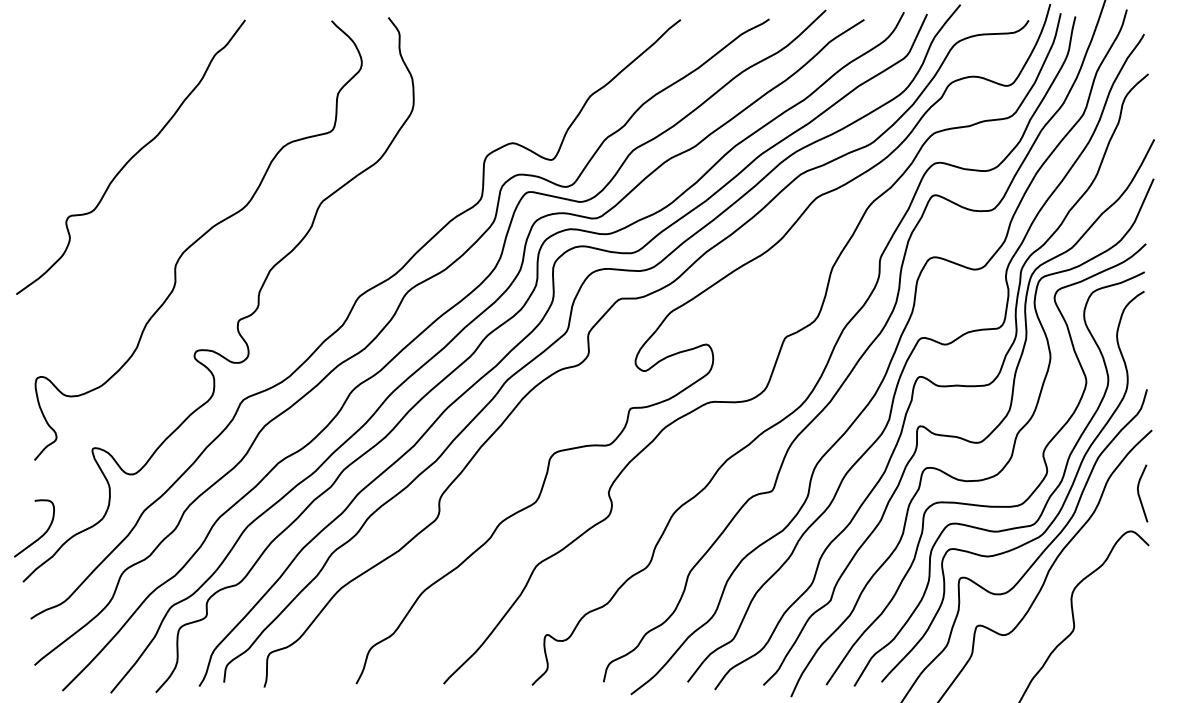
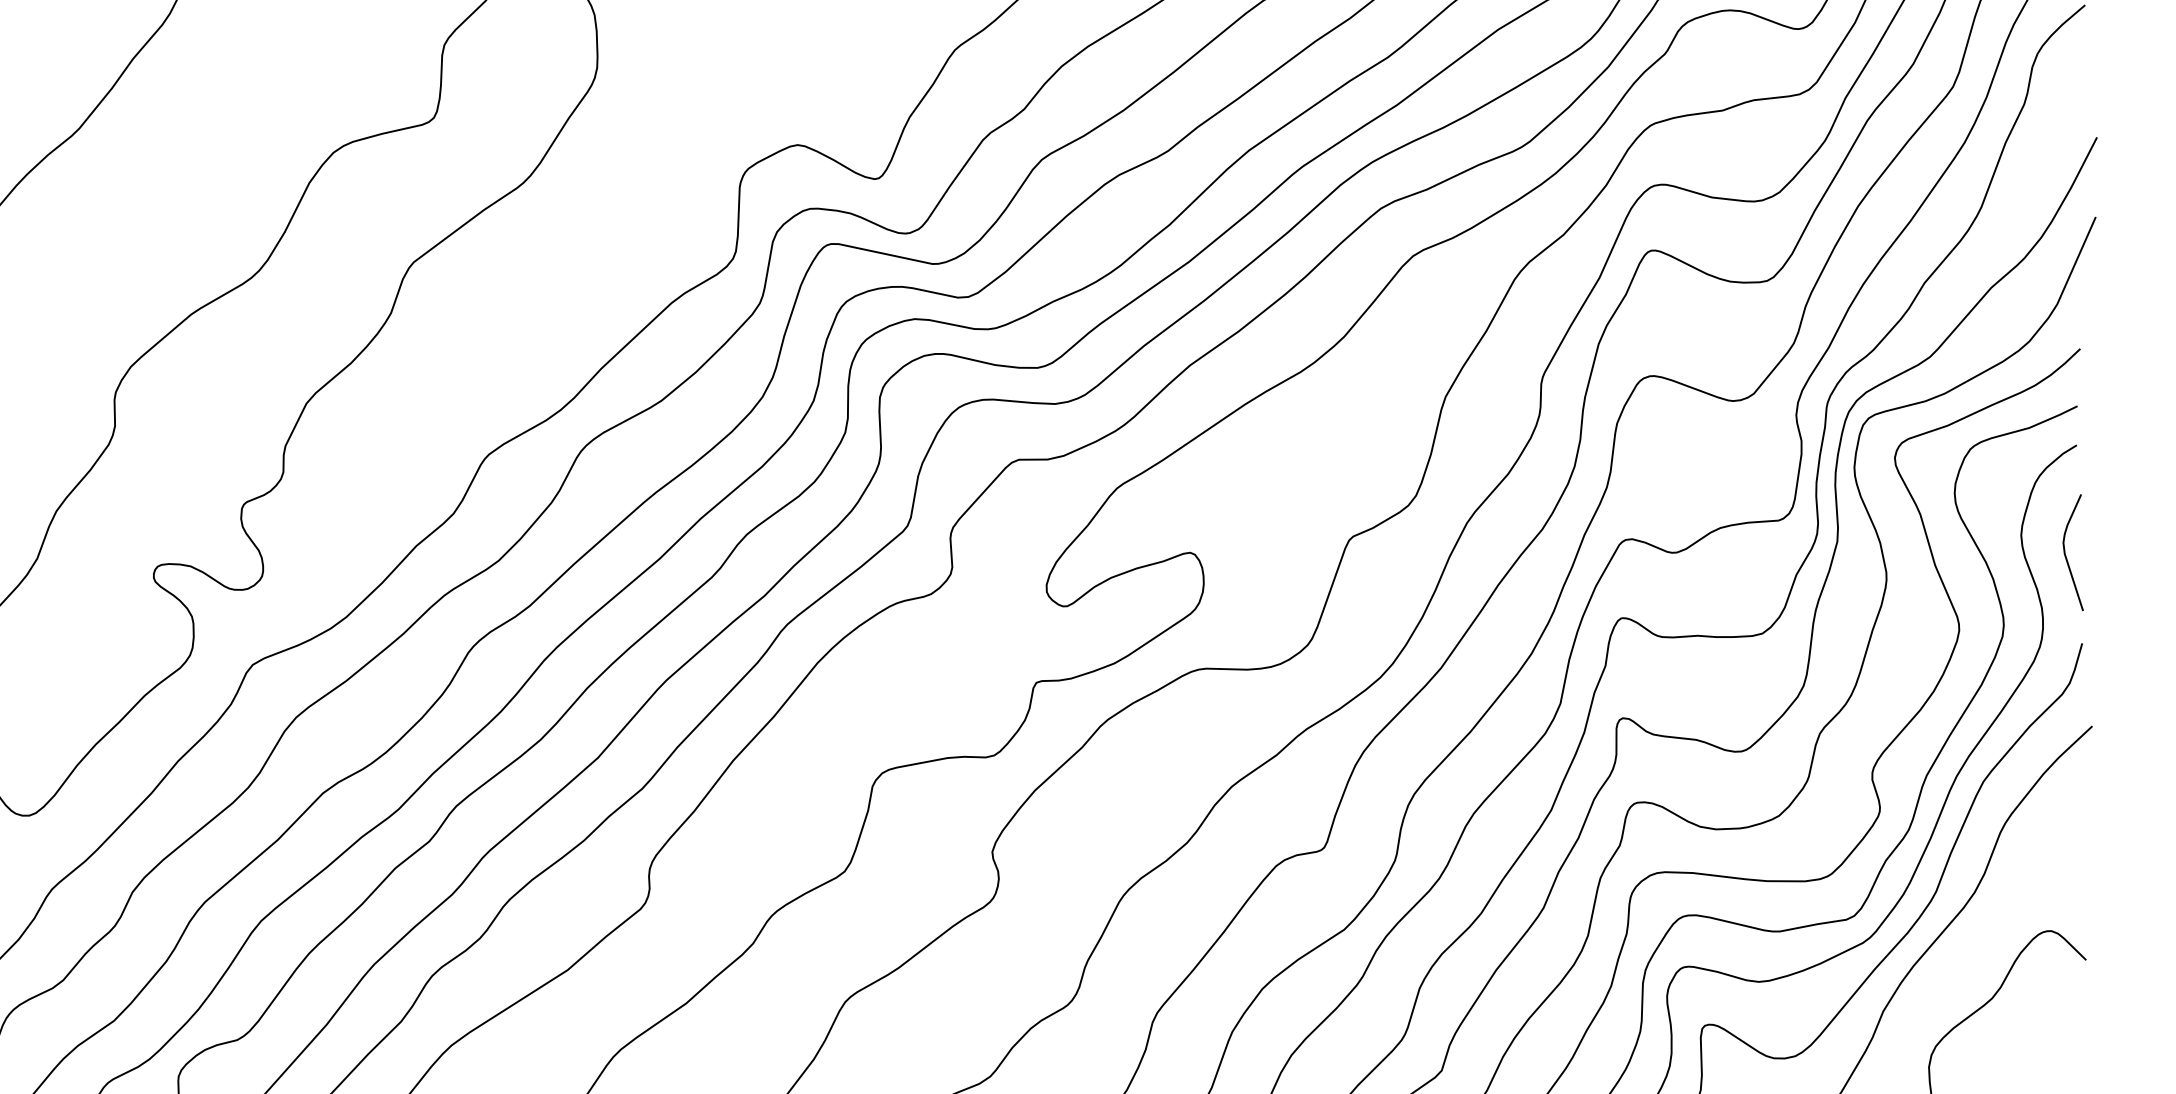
curve: (1139, 493) -> (2066, 552), moved

